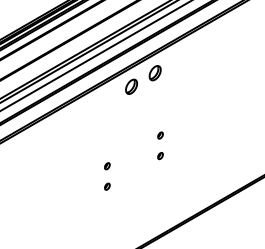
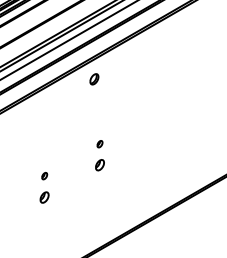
part: (154, 73) -> (93, 79), size x0.7
part: (131, 86) -> (69, 93), removed
part: (160, 156) -> (99, 165), size x1.6
part: (107, 186) -> (44, 197), size x1.6

